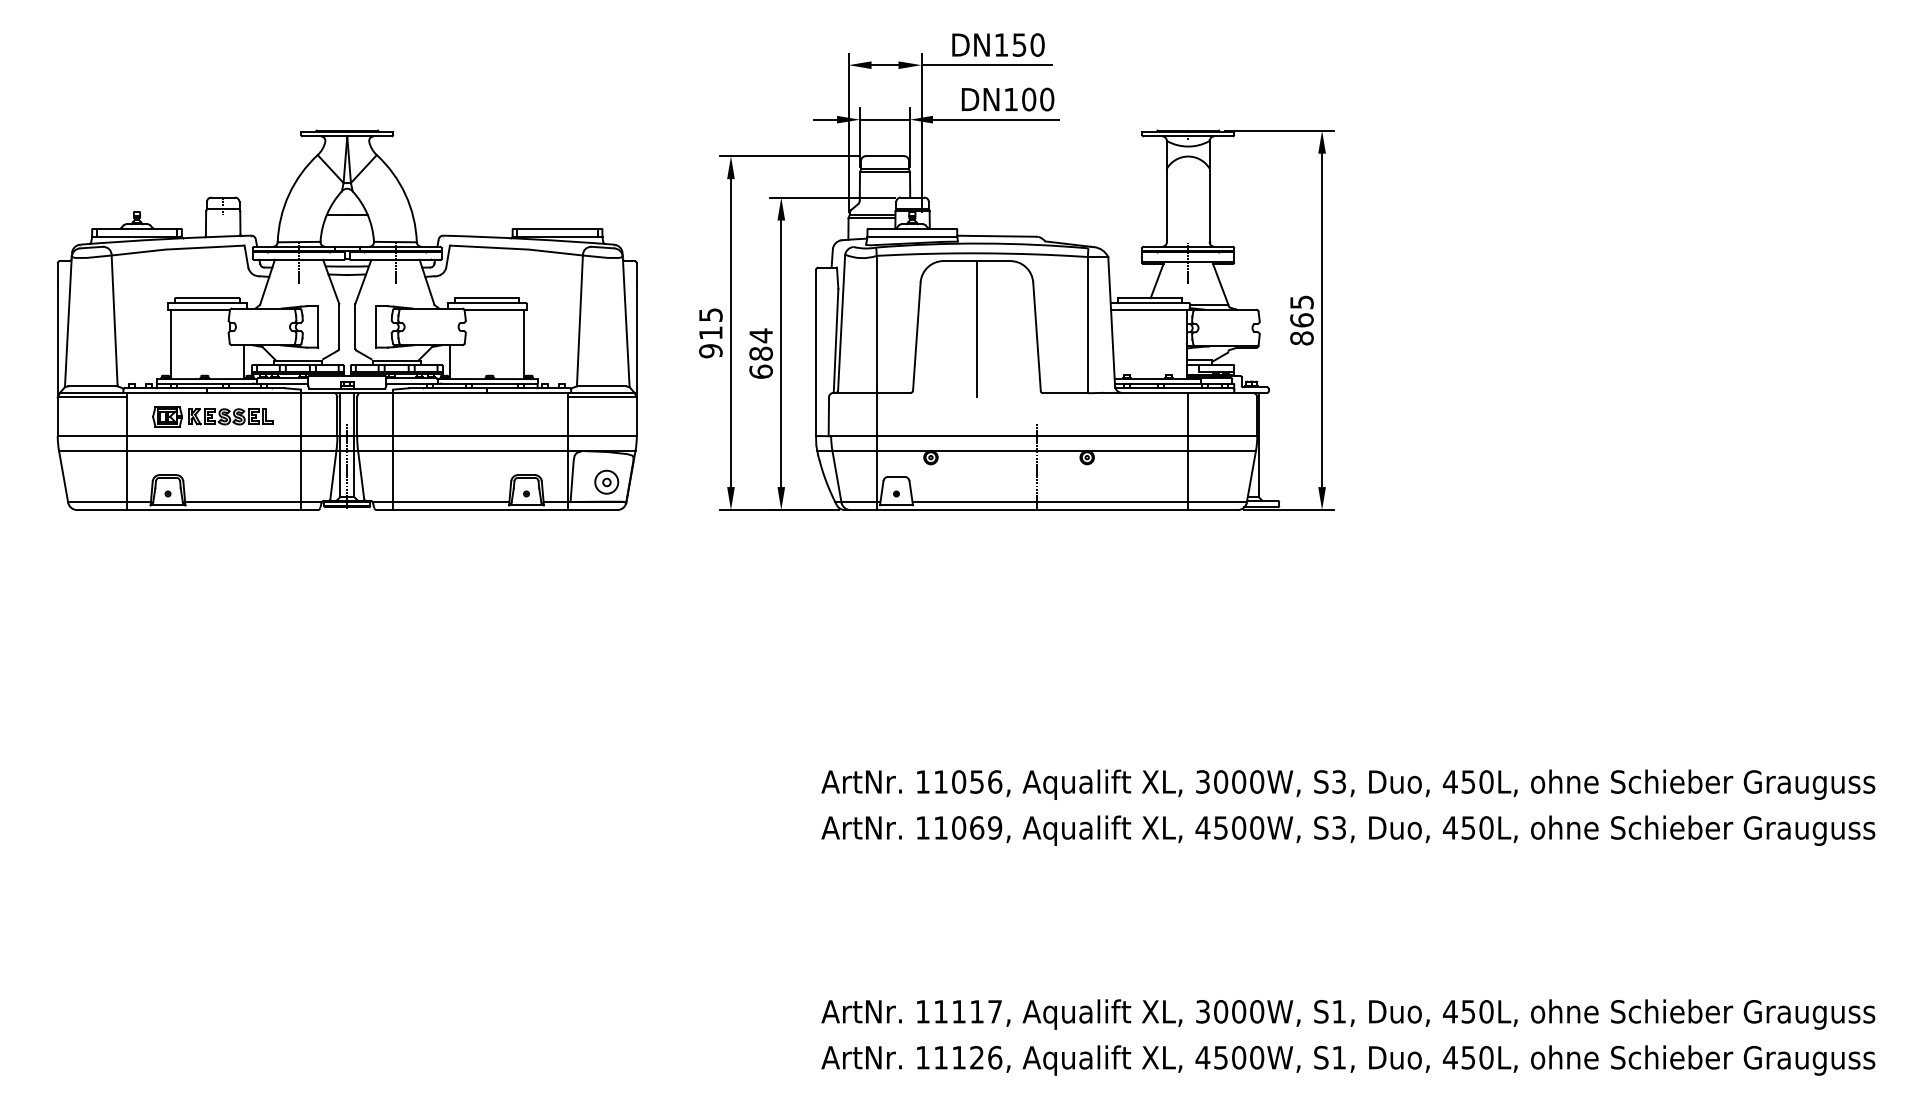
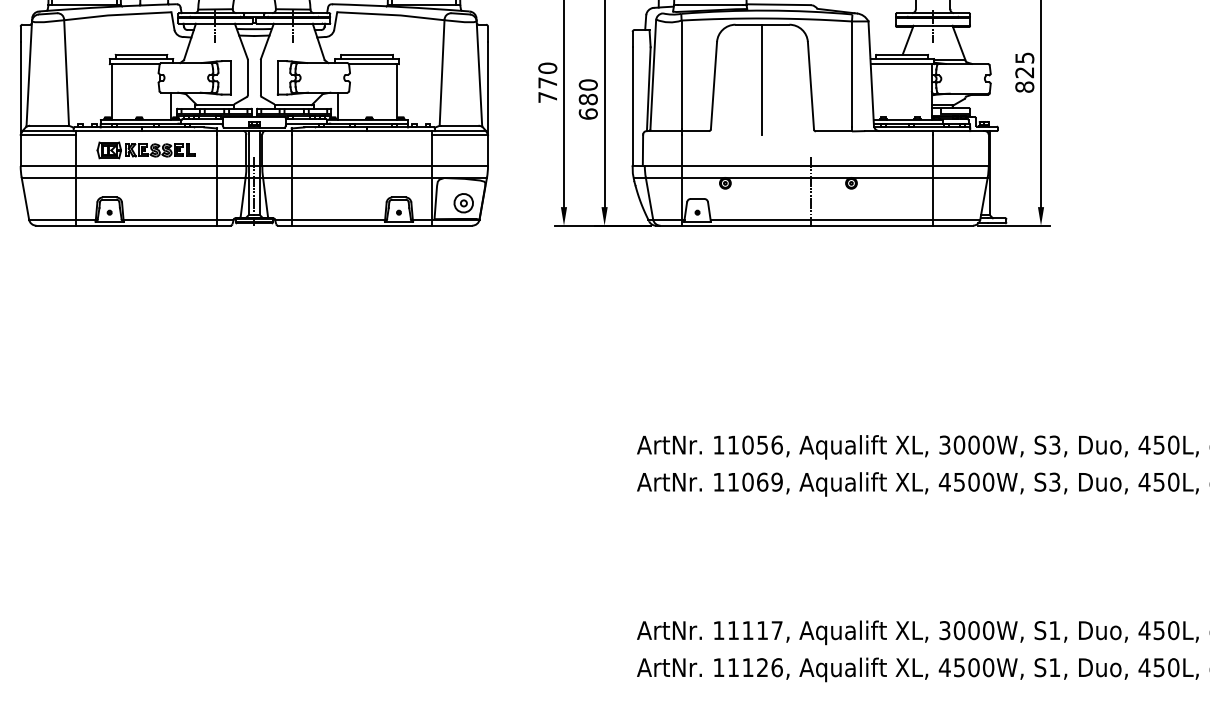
text: (1301, 320) -> (1024, 72), 865 -> 825
text: (710, 333) -> (547, 83), 915 -> 770
text: (760, 335) -> (587, 84), 684 -> 680

